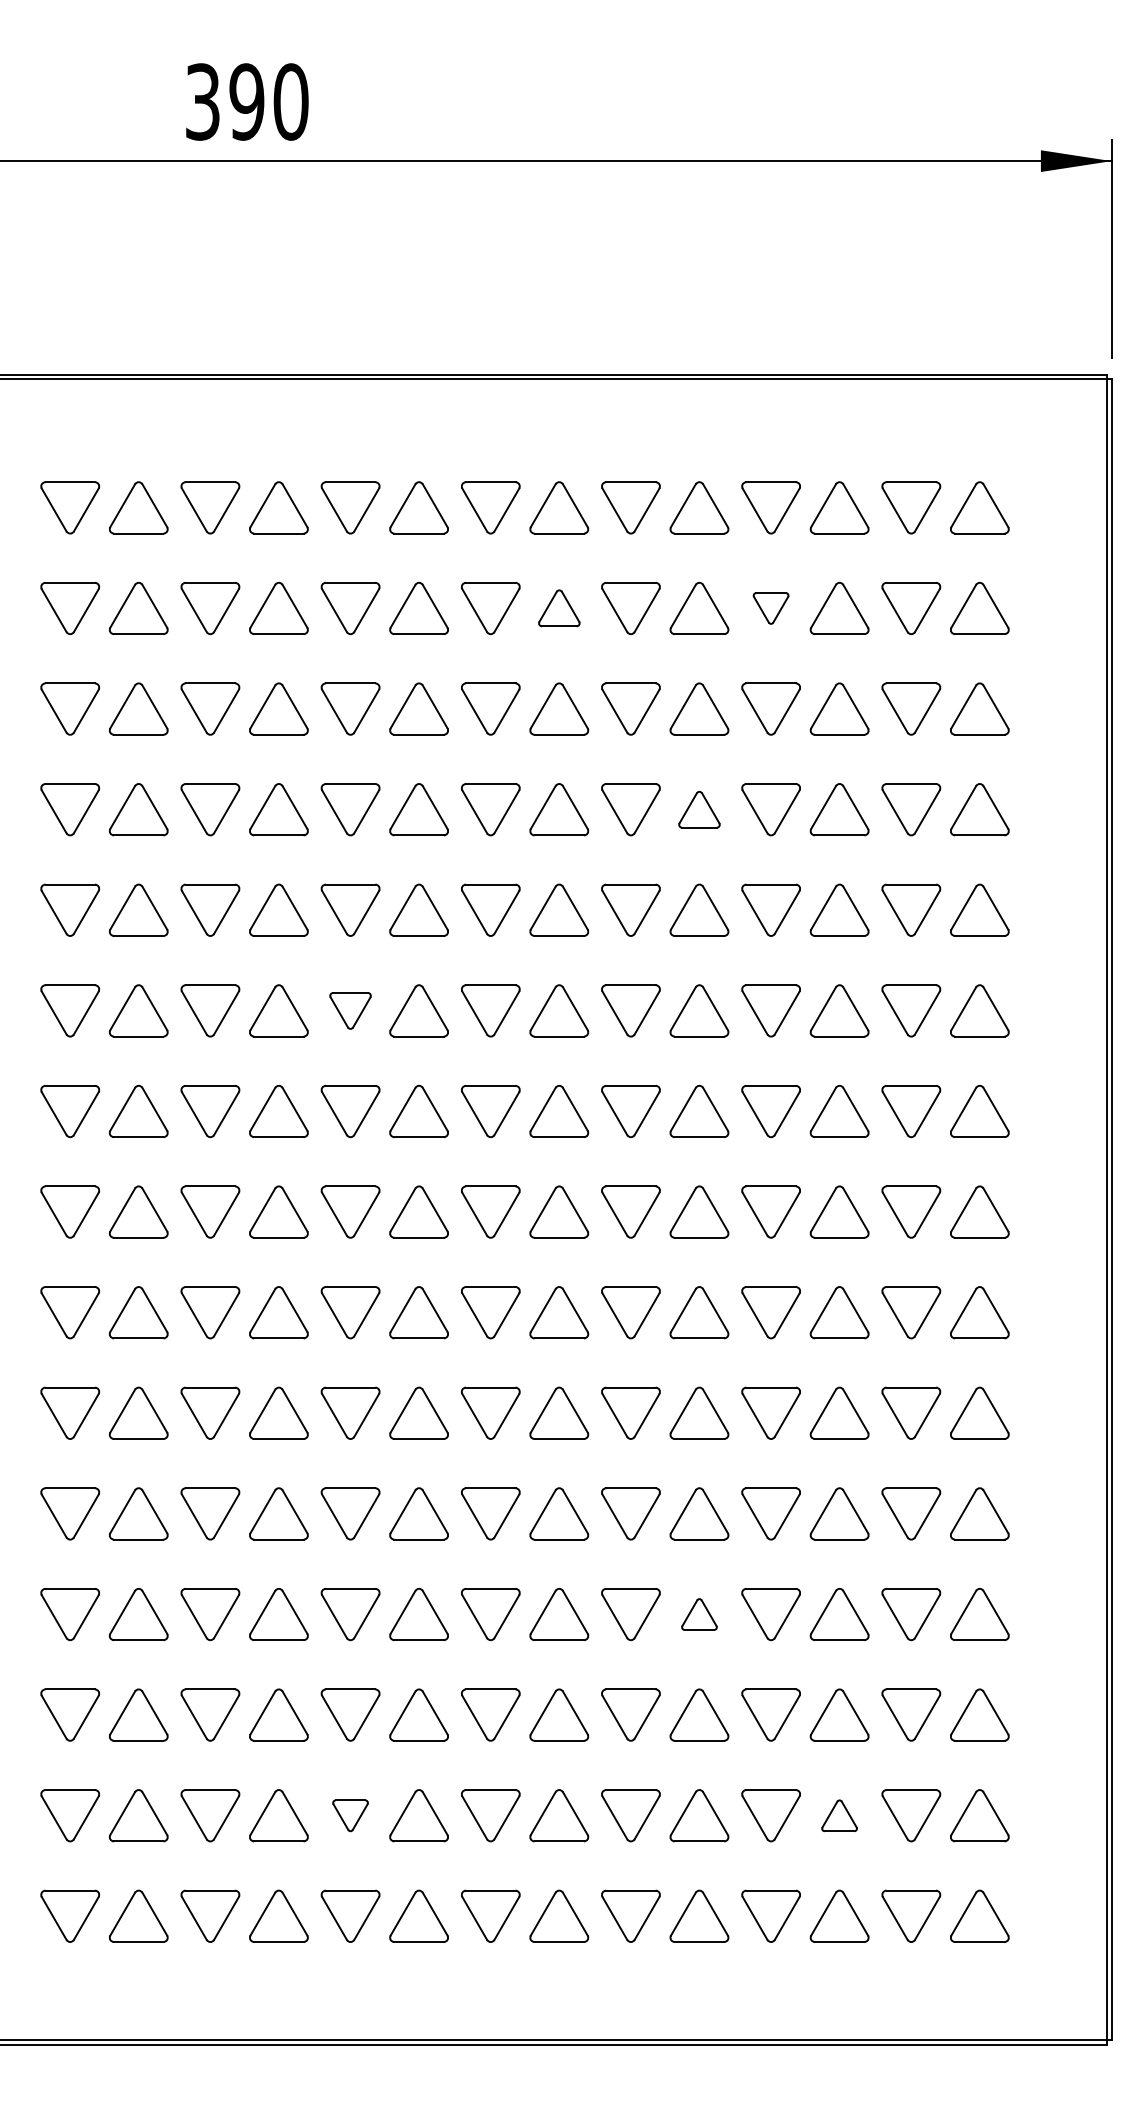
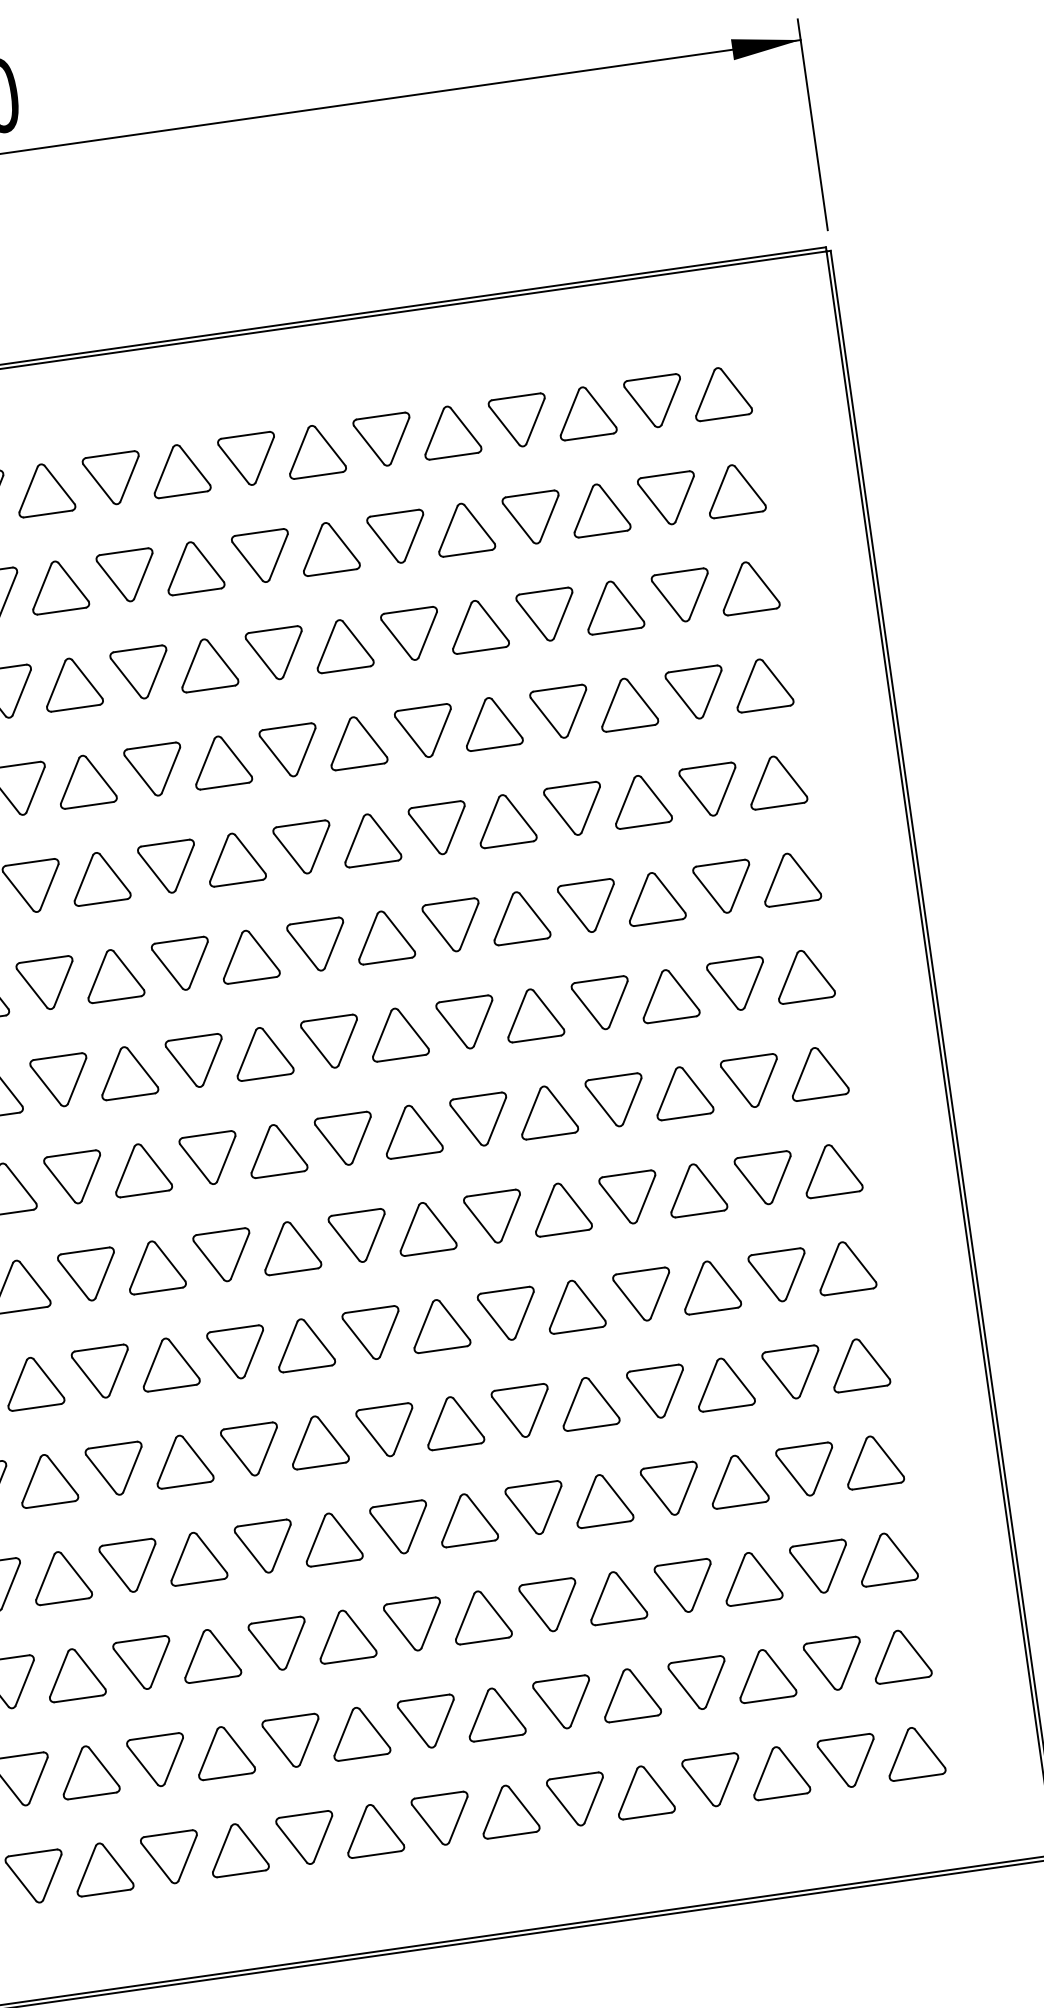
part: (559, 607) -> (329, 546), size x1.43
part: (770, 608) -> (532, 518), size x1.67
part: (699, 809) -> (491, 722), size x1.43
part: (350, 1010) -> (182, 964), size x1.43
part: (699, 1614) -> (602, 1499), size x1.67
part: (350, 1815) -> (293, 1741), size x1.67
part: (839, 1815) -> (765, 1674), size x1.67

